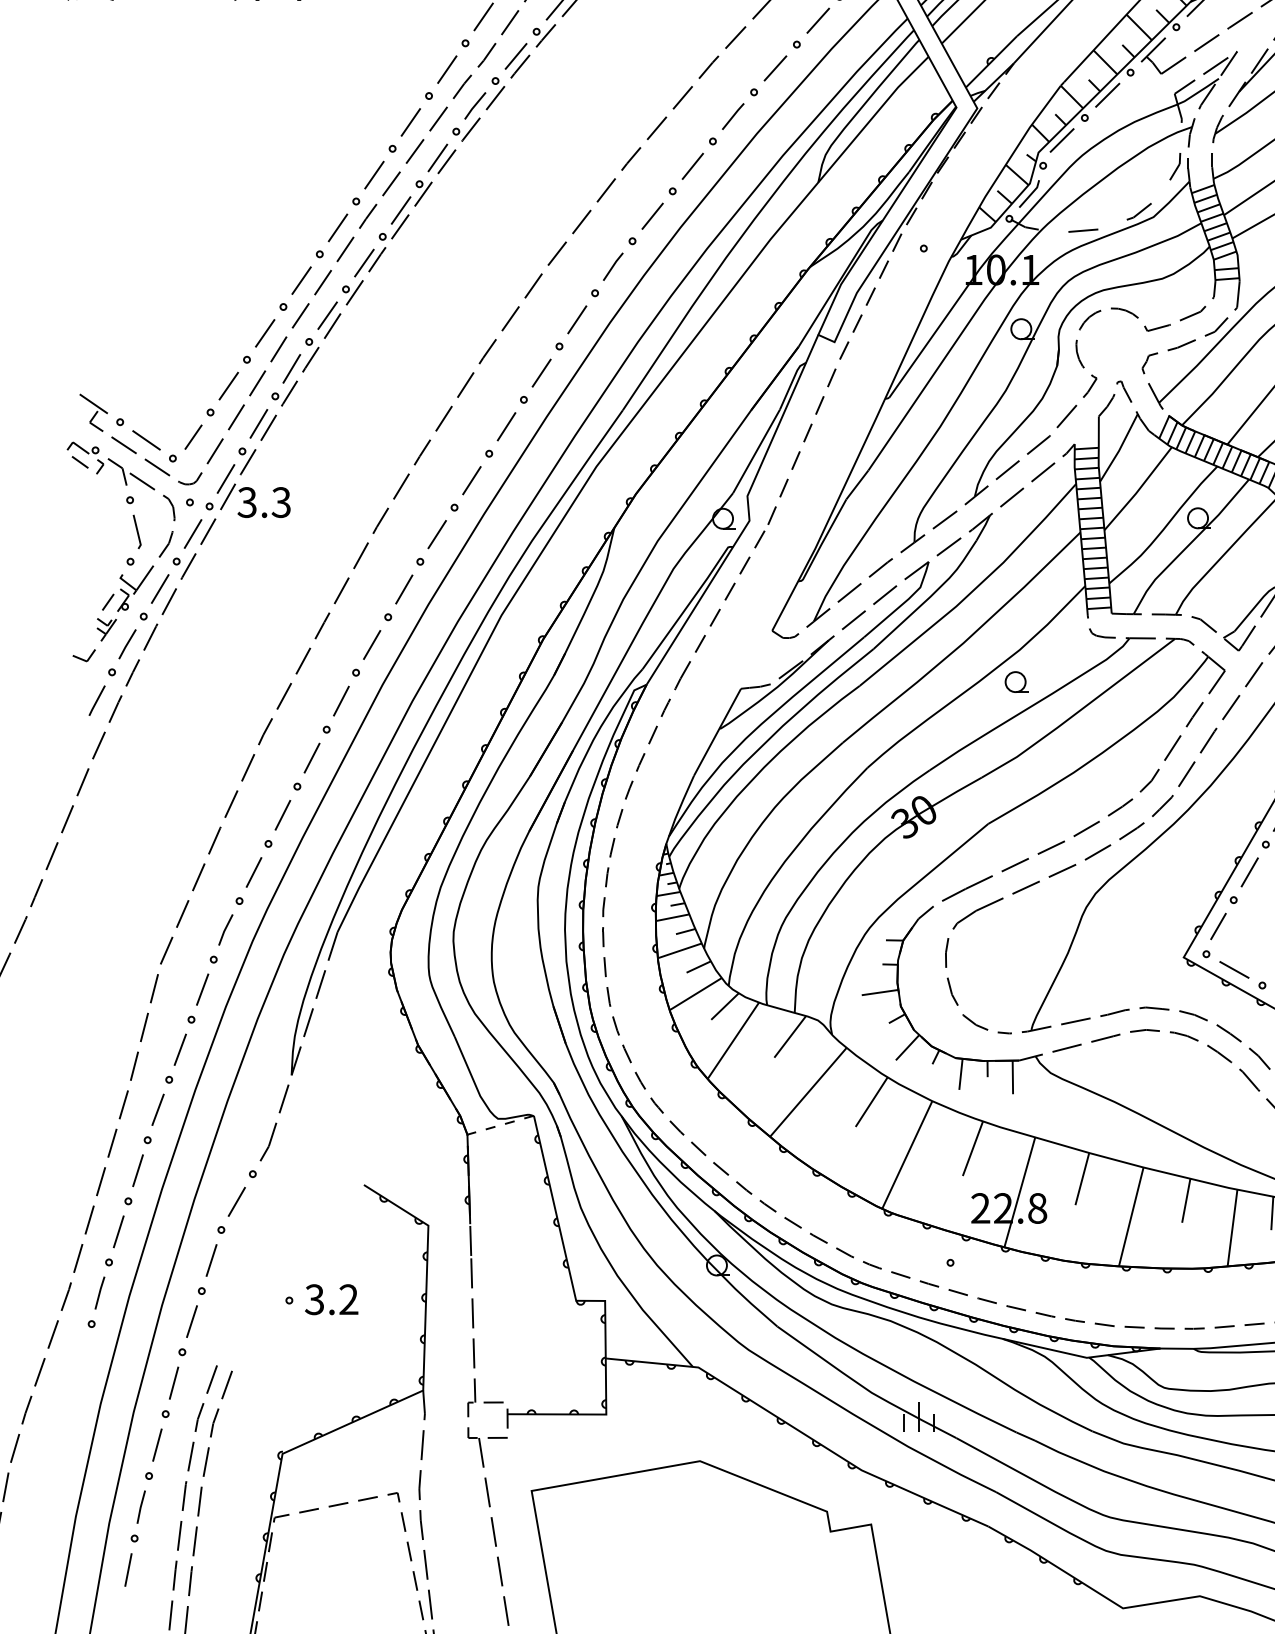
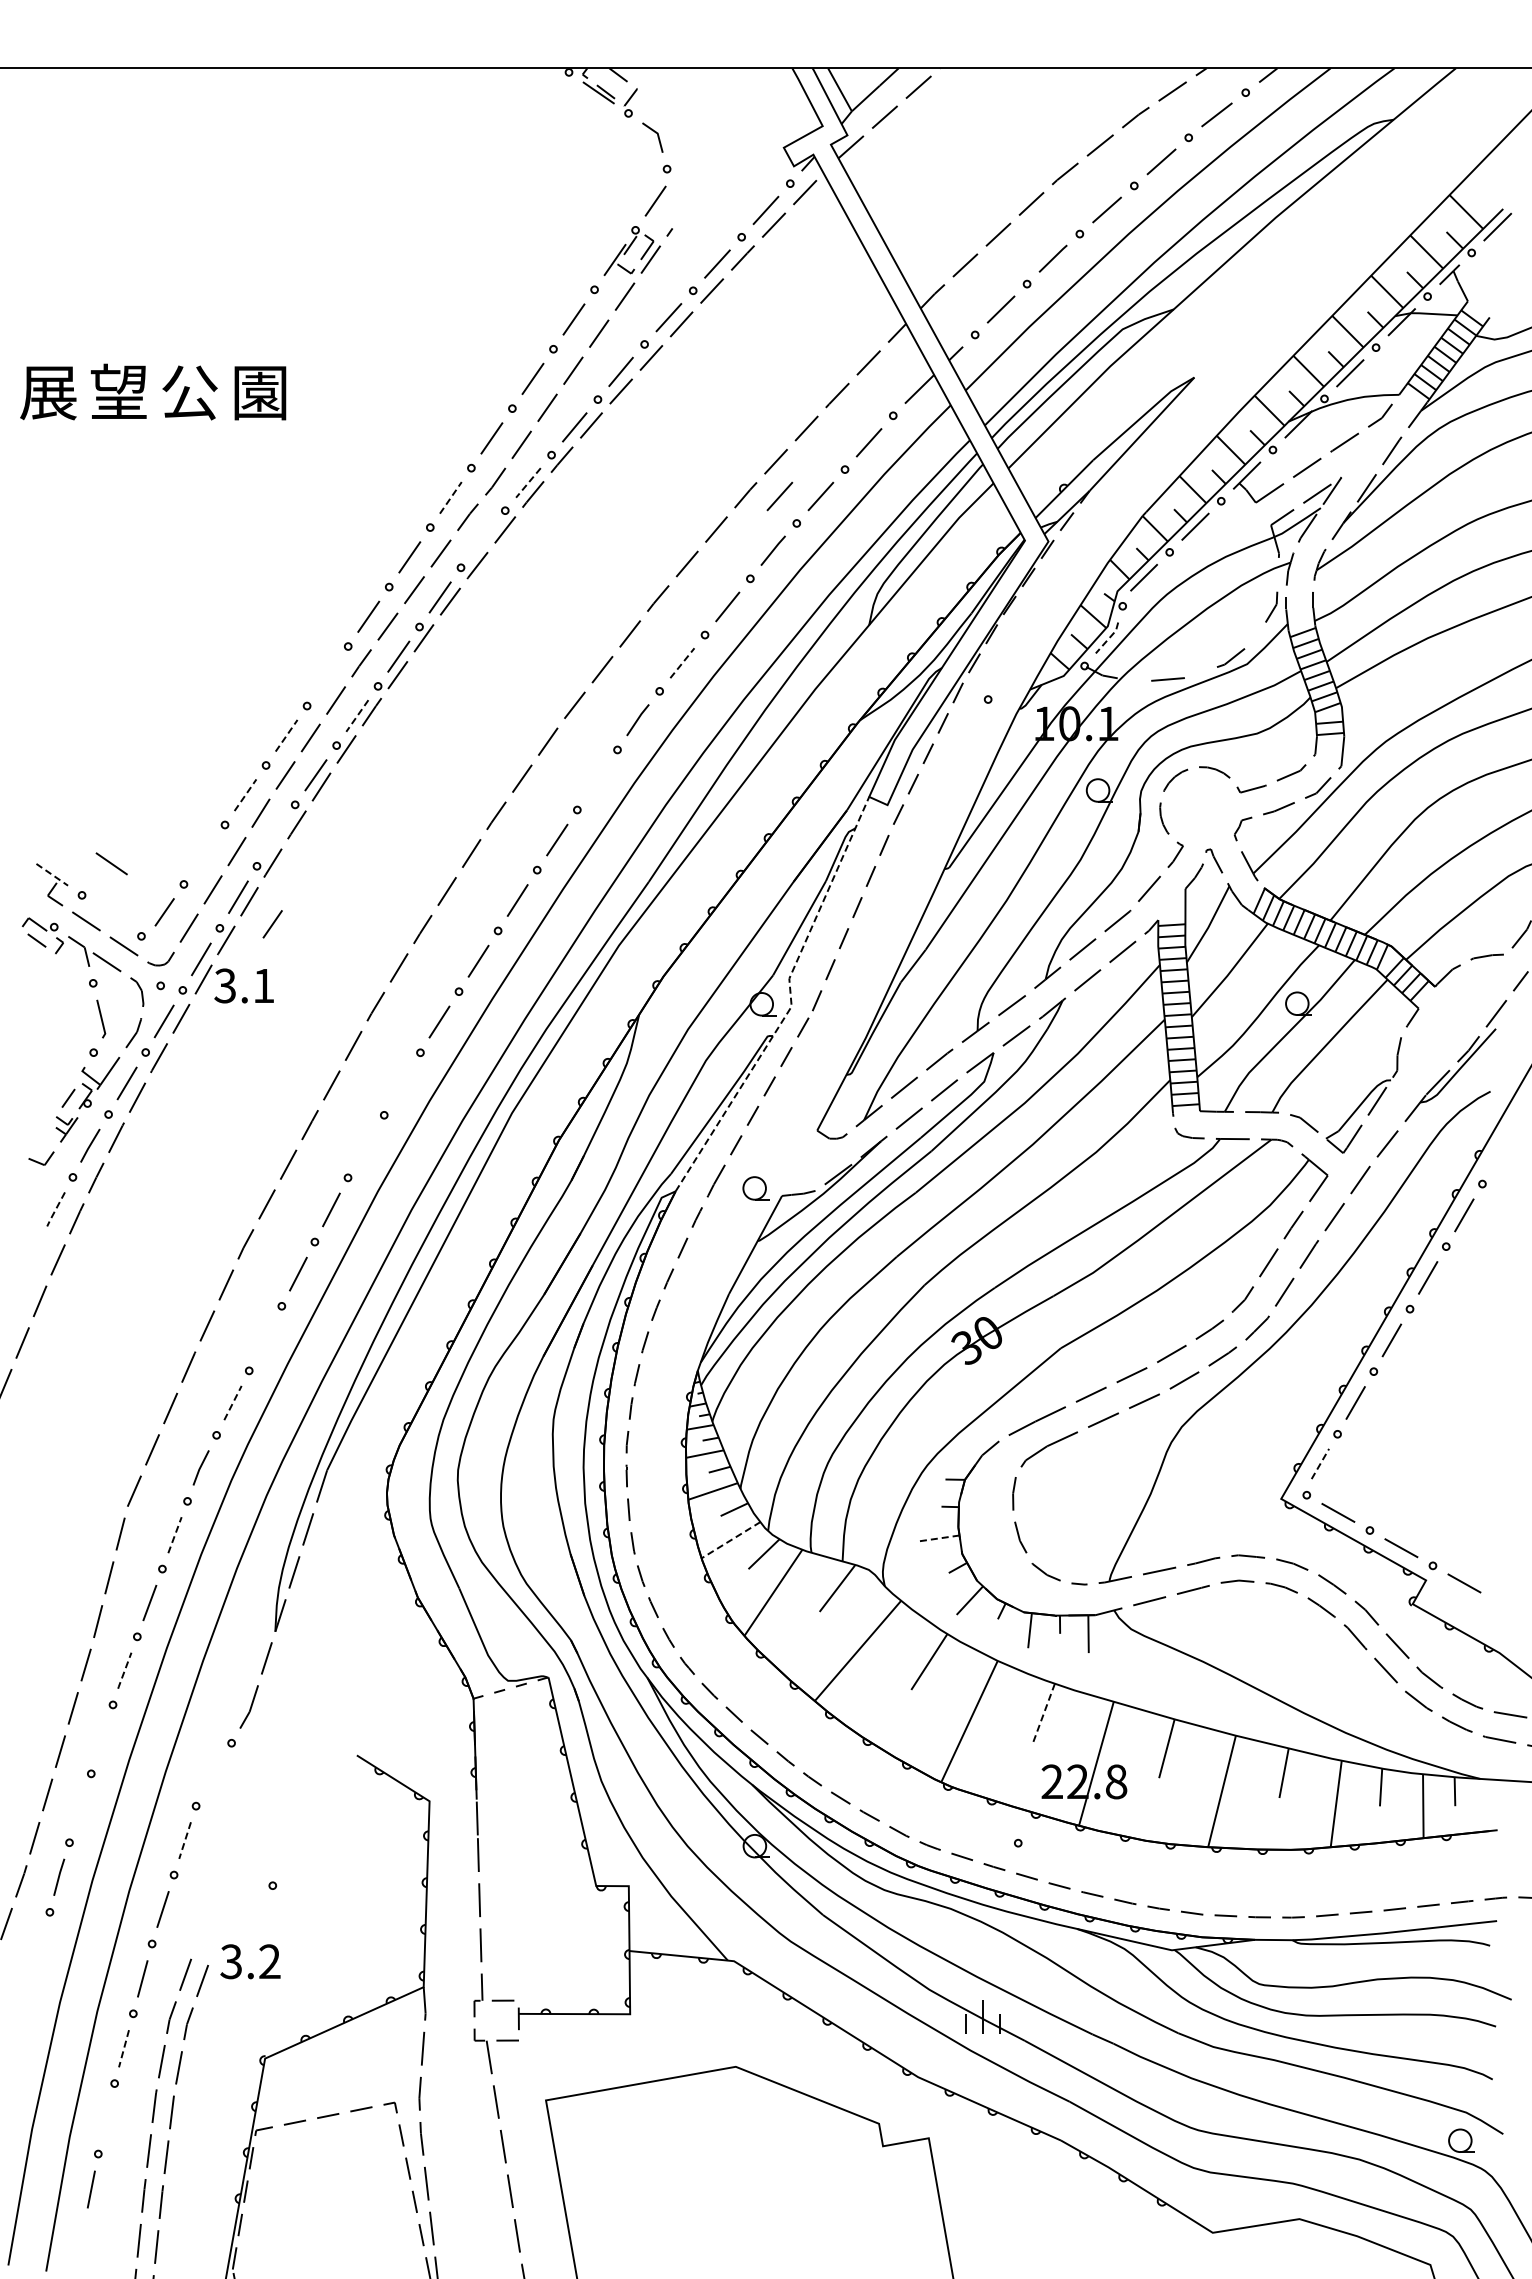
line: (516, 56) -> (528, 483), solid -> dashed
line: (738, 68) -> (779, 496), added
line: (447, 69) -> (451, 497), solid -> dashed
line: (475, 105) -> (482, 538), removed
line: (1030, 194) -> (1108, 638), solid -> dashed
line: (652, 215) -> (682, 662), solid -> dashed
line: (337, 228) -> (327, 676), removed
line: (364, 263) -> (357, 716), solid -> dashed
line: (301, 280) -> (286, 735), solid -> dashed
line: (577, 319) -> (597, 779), removed
line: (265, 332) -> (245, 794), solid -> dashed
line: (291, 368) -> (275, 834), removed
line: (228, 385) -> (204, 854), removed
line: (93, 404) -> (52, 875), solid -> dashed
line: (146, 440) -> (111, 863), moved
line: (289, 448) -> (272, 924), added
text: (281, 502) -> (263, 985), 3.3 -> 3.1
line: (749, 517) -> (791, 1002), solid -> dashed
line: (404, 589) -> (402, 1083), removed
line: (371, 644) -> (365, 1146), removed
part: (1016, 682) -> (755, 1188), moved
line: (96, 701) -> (55, 1210), solid -> dashed
line: (282, 815) -> (265, 1338), removed
line: (254, 871) -> (233, 1402), solid -> dashed
line: (1218, 926) -> (1320, 1463), solid -> dashed
line: (203, 989) -> (175, 1534), solid -> dashed
line: (879, 992) -> (938, 1538), solid -> dashed
line: (696, 994) -> (731, 1540), solid -> dashed
line: (157, 1110) -> (124, 1671), solid -> dashed
line: (972, 1148) -> (1043, 1714), solid -> dashed
line: (137, 1169) -> (101, 1738), removed
line: (236, 1201) -> (213, 1774), removed
line: (118, 1231) -> (80, 1807), removed
line: (211, 1261) -> (184, 1841), solid -> dashed
text: (331, 1299) -> (250, 1961), moved
line: (156, 1445) -> (123, 2049), solid -> dashed
line: (140, 1506) -> (105, 2118), removed

